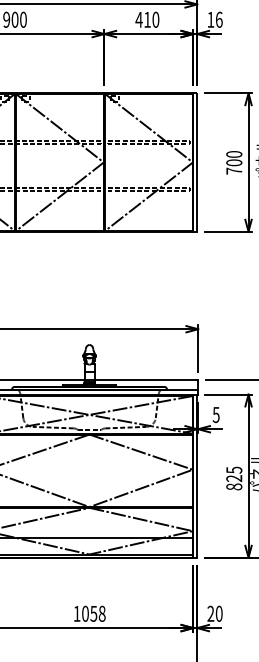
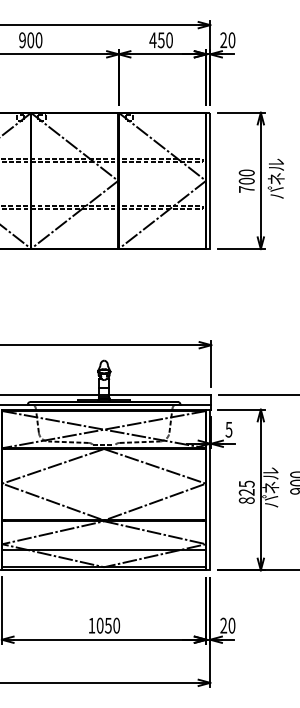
text: (146, 20) -> (160, 40), 410 -> 450
text: (214, 20) -> (227, 40), 16 -> 20
text: (102, 613) -> (116, 625), 1058 -> 1050

